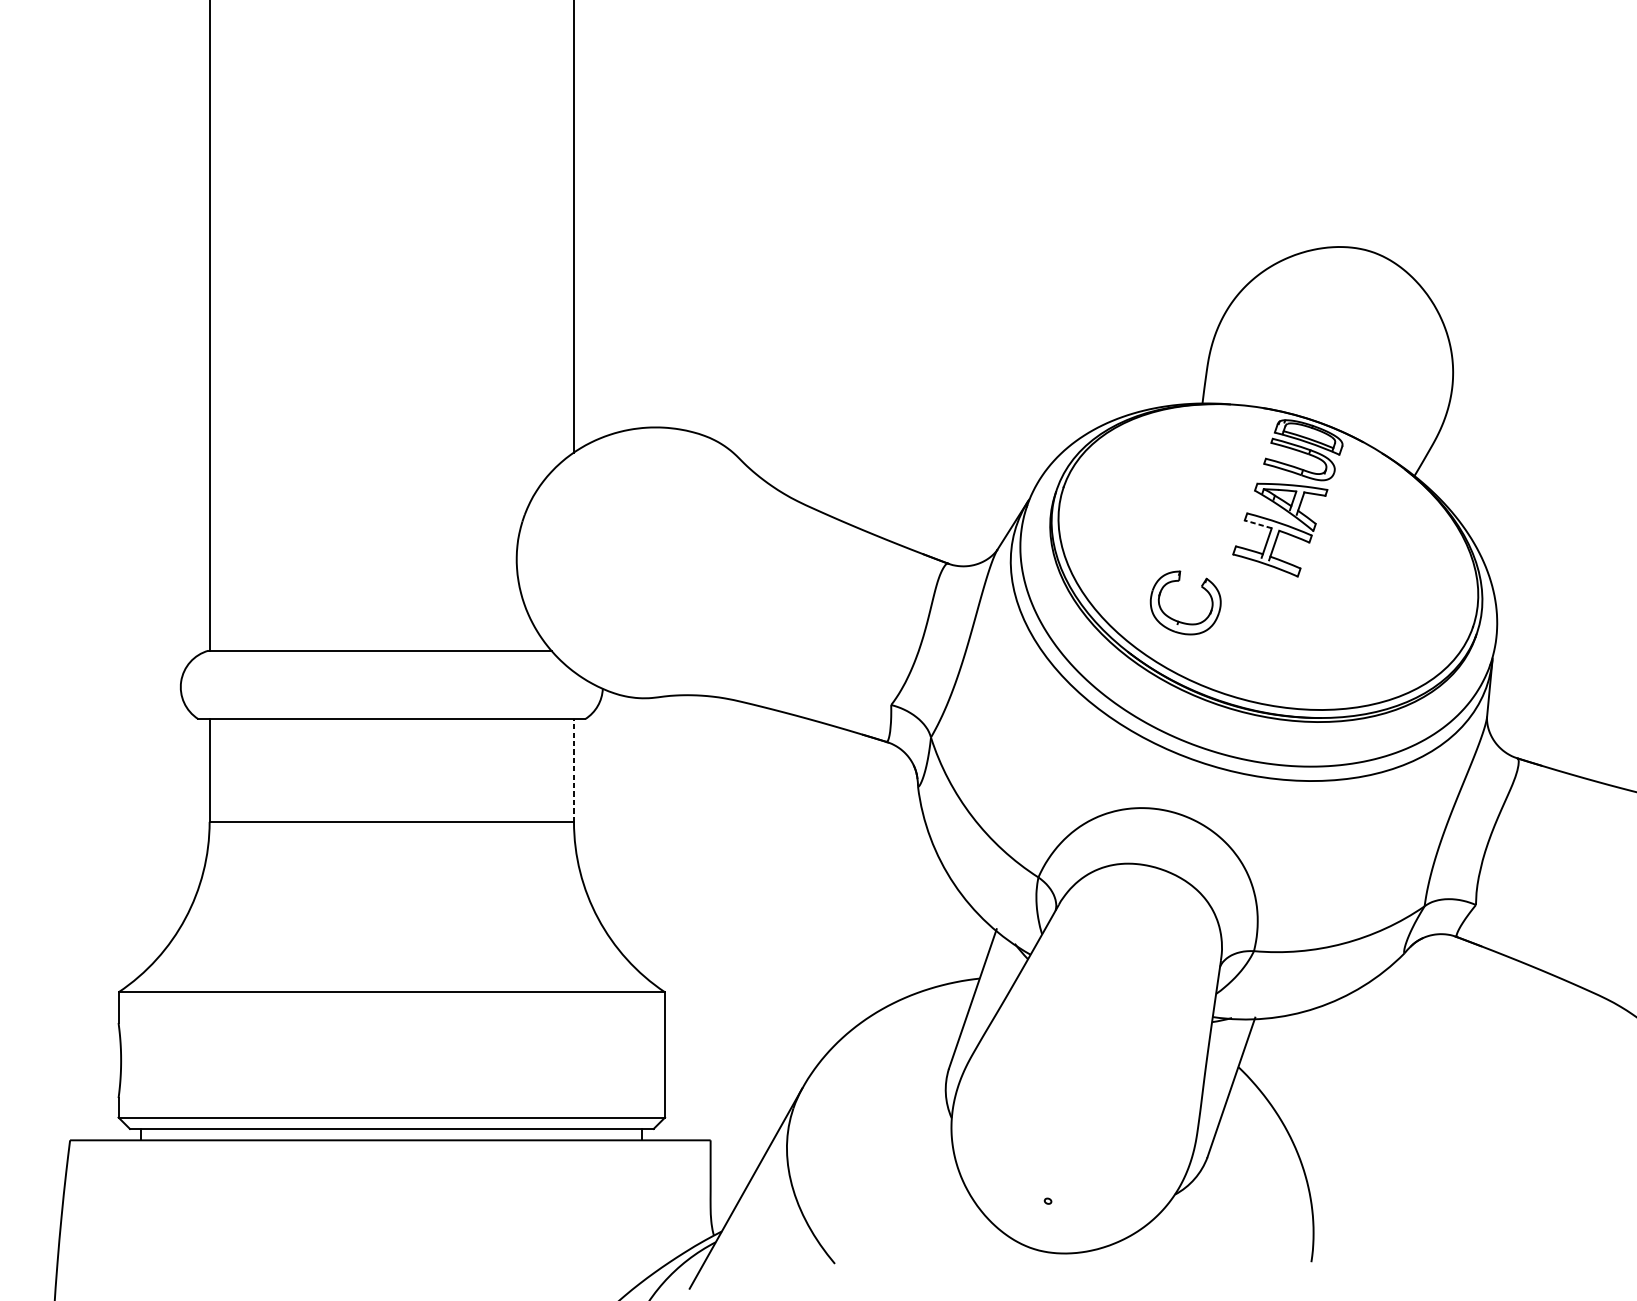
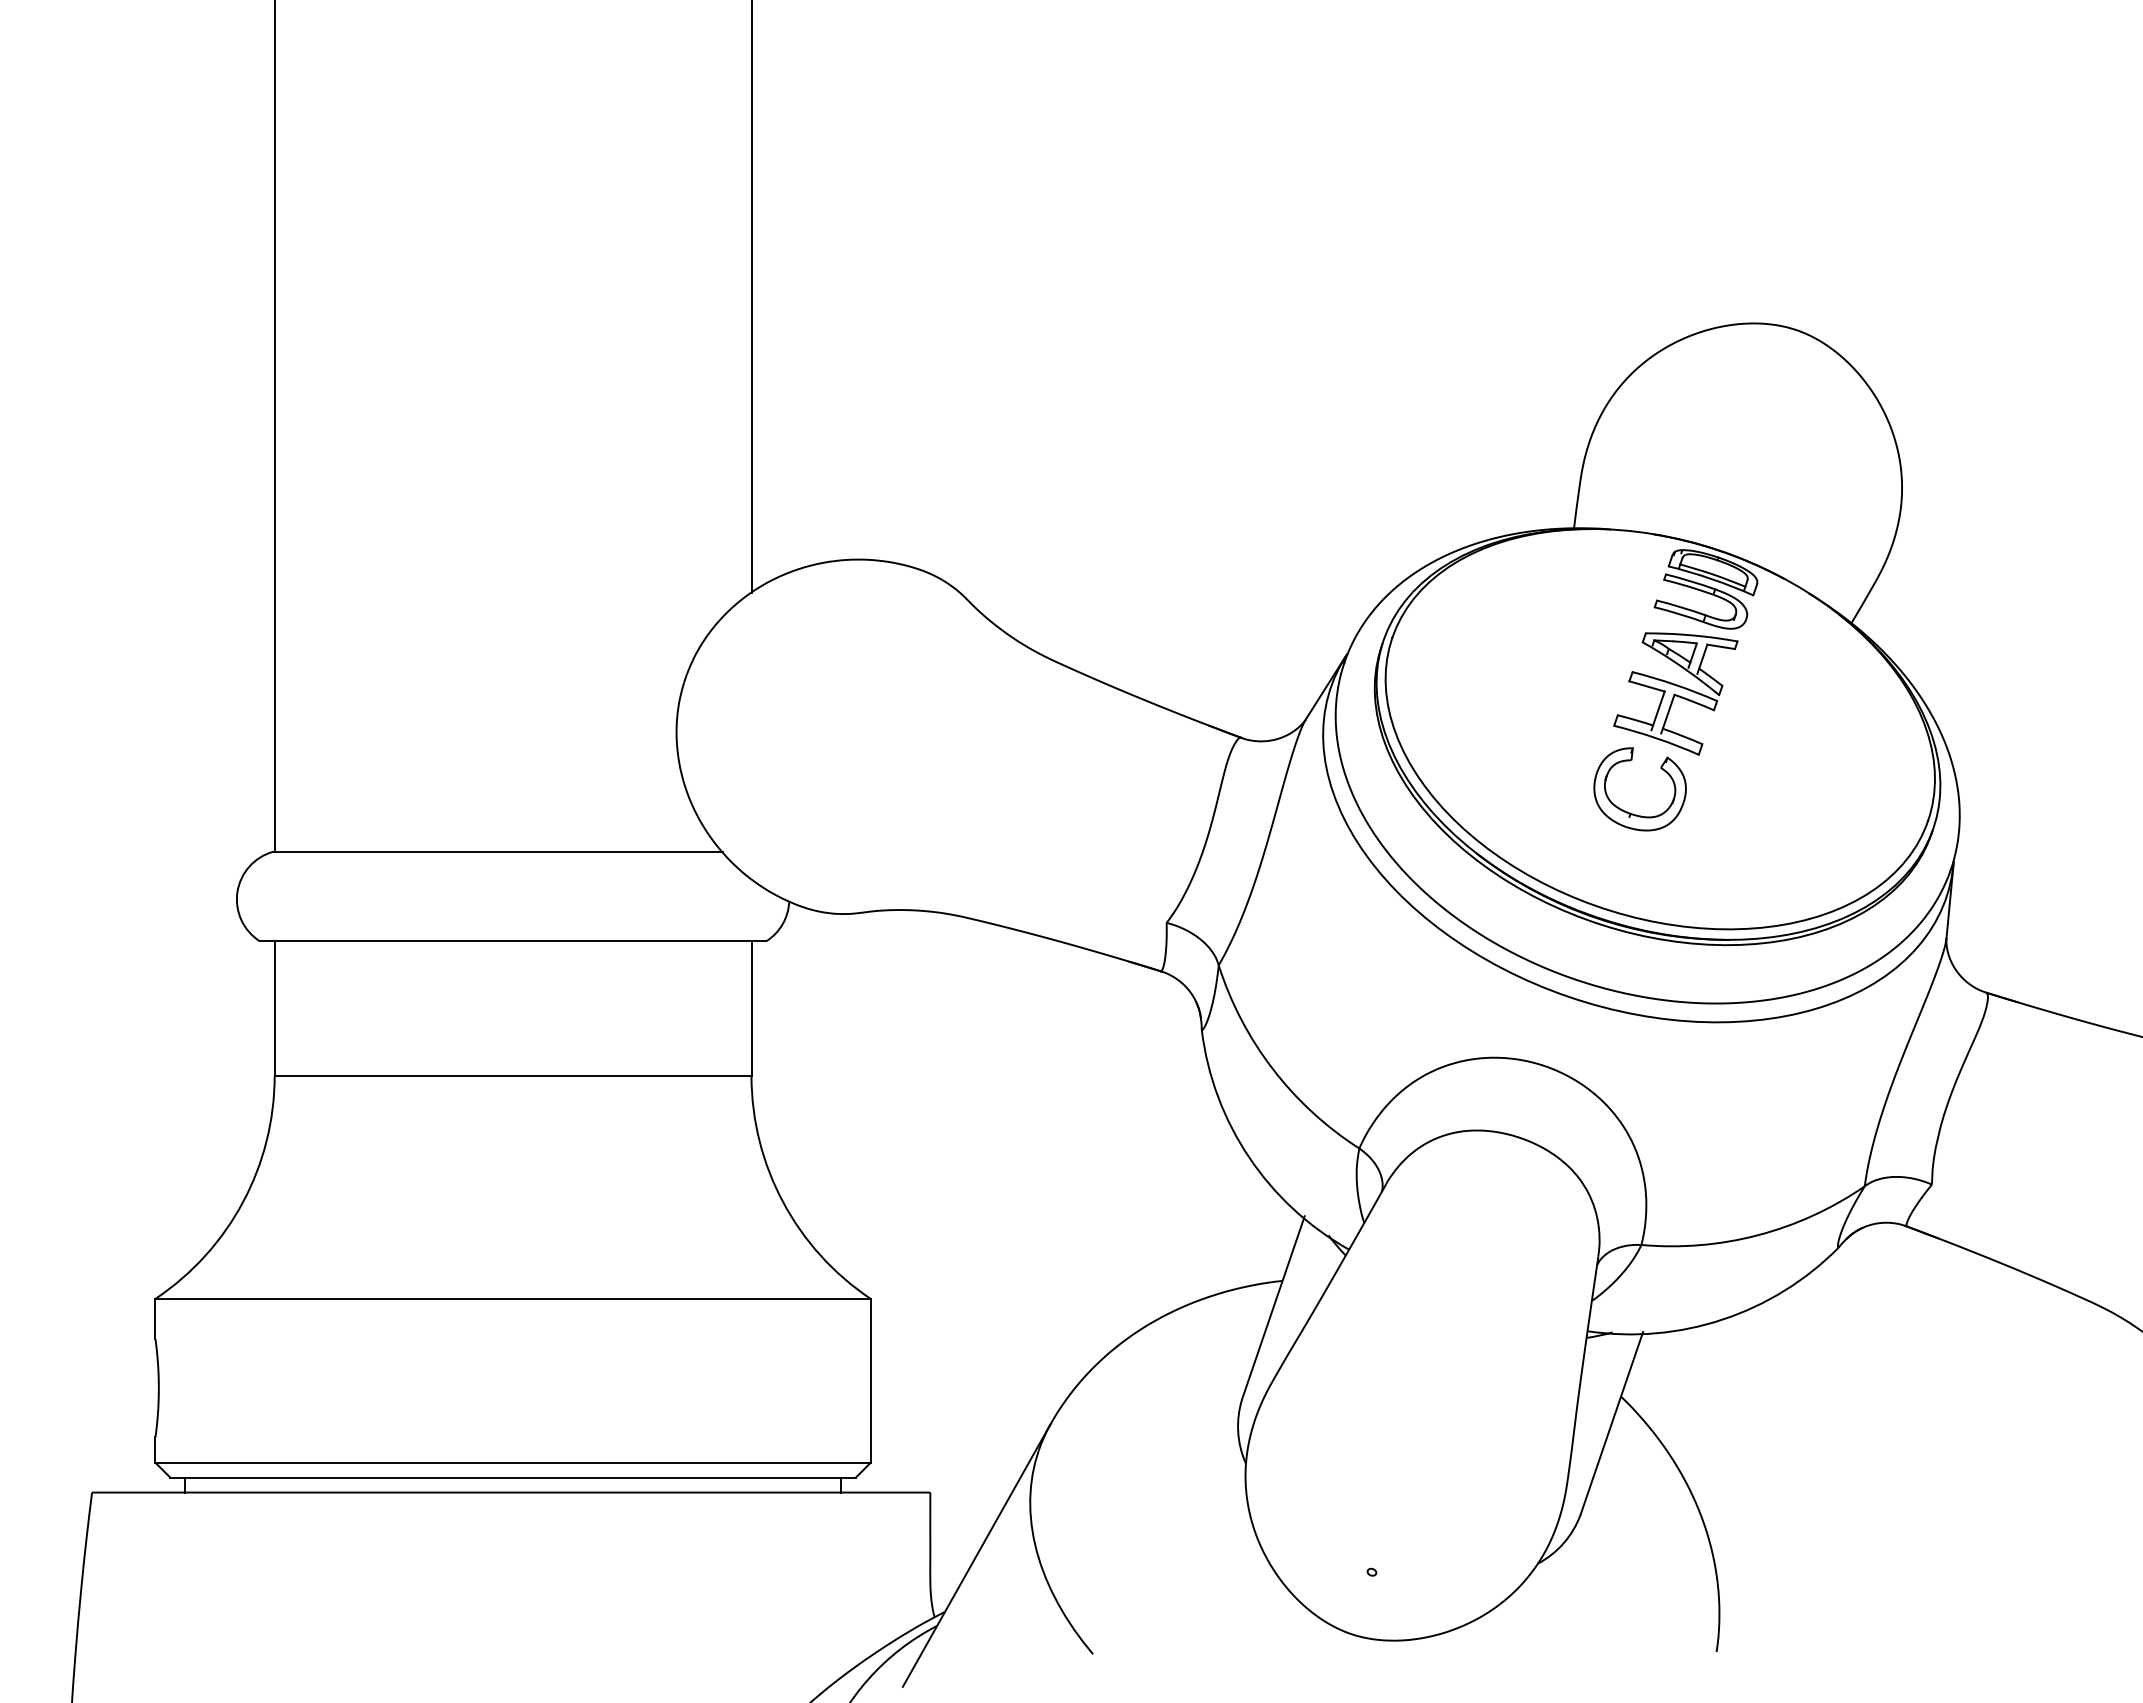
line: (1257, 524) -> (1646, 686), dashed -> solid
part: (1178, 620) -> (1630, 812), moved
line: (573, 770) -> (751, 1008), dashed -> solid

